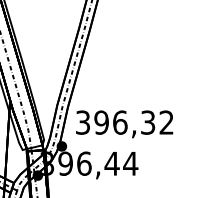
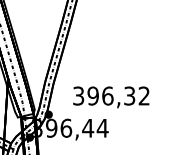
text: (124, 124) -> (111, 97), moved

